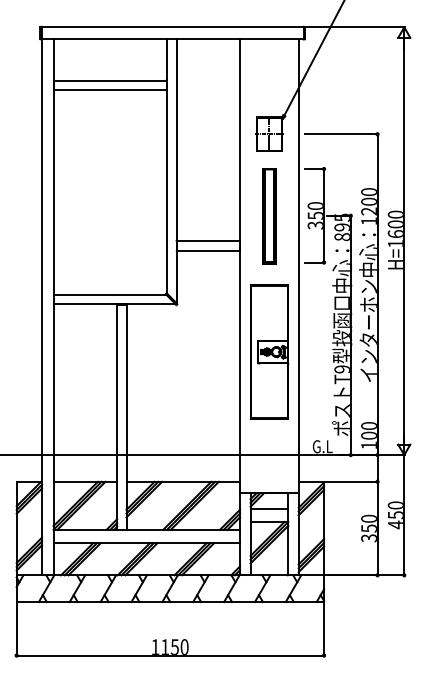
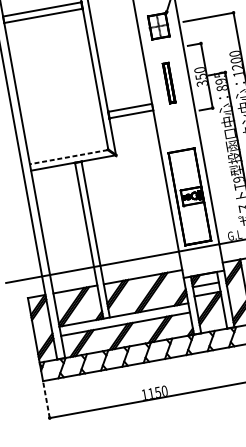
part: (269, 216) -> (169, 83), size x0.6
line: (109, 294) -> (68, 157), solid -> dashed
part: (269, 351) -> (189, 196), moved
line: (16, 630) -> (46, 400), solid -> dashed

